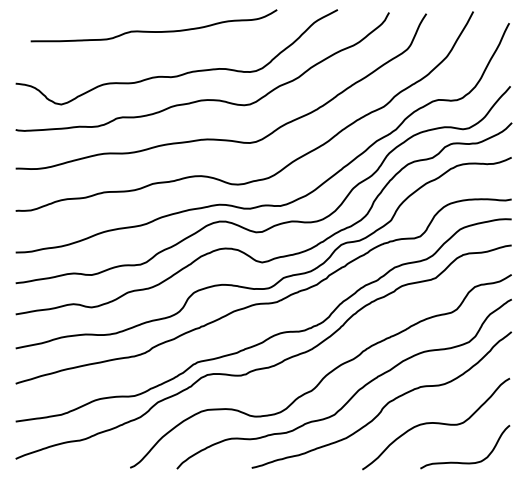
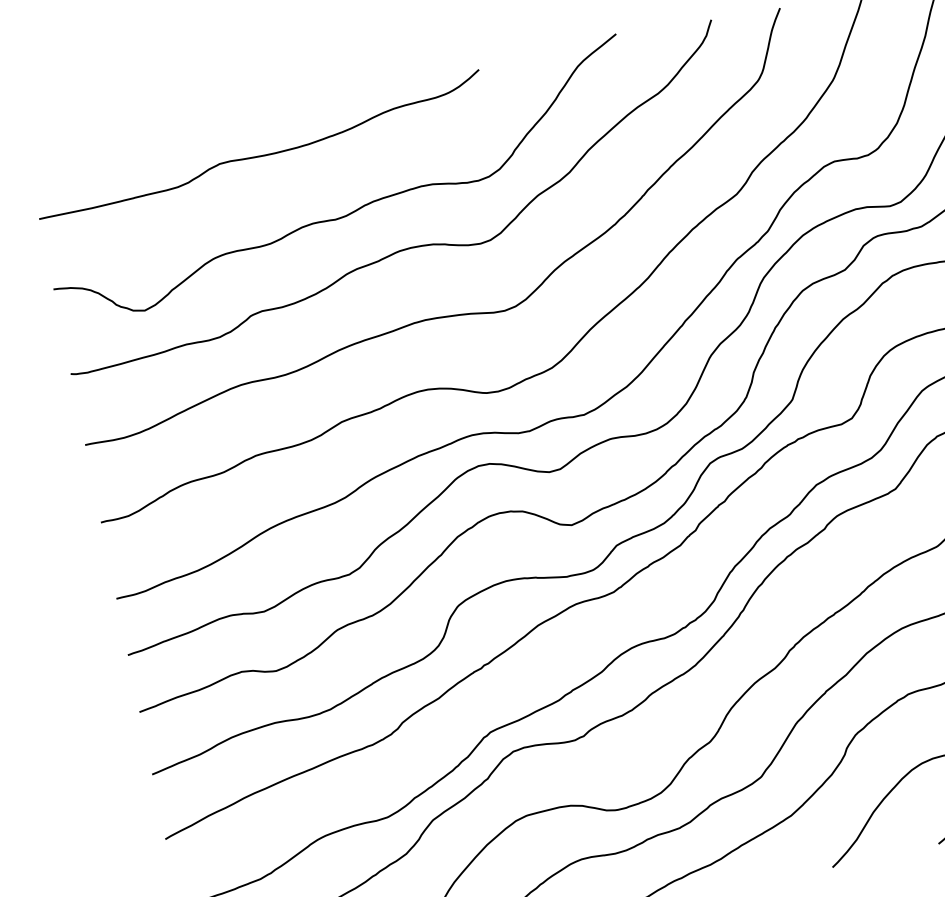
curve: (153, 31) -> (260, 155), moved

